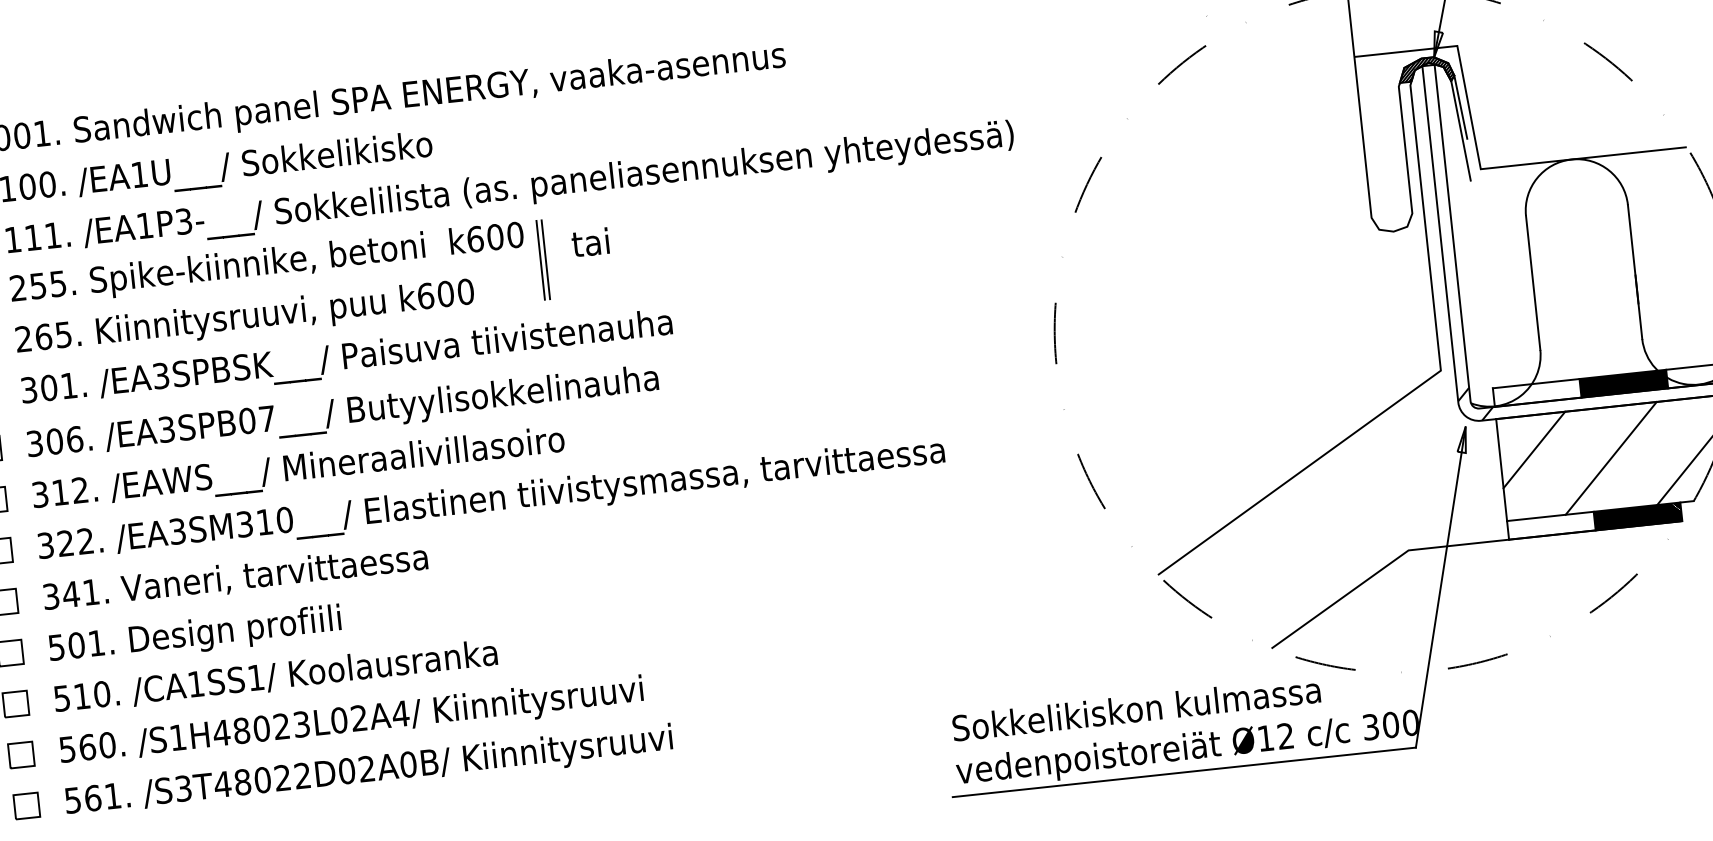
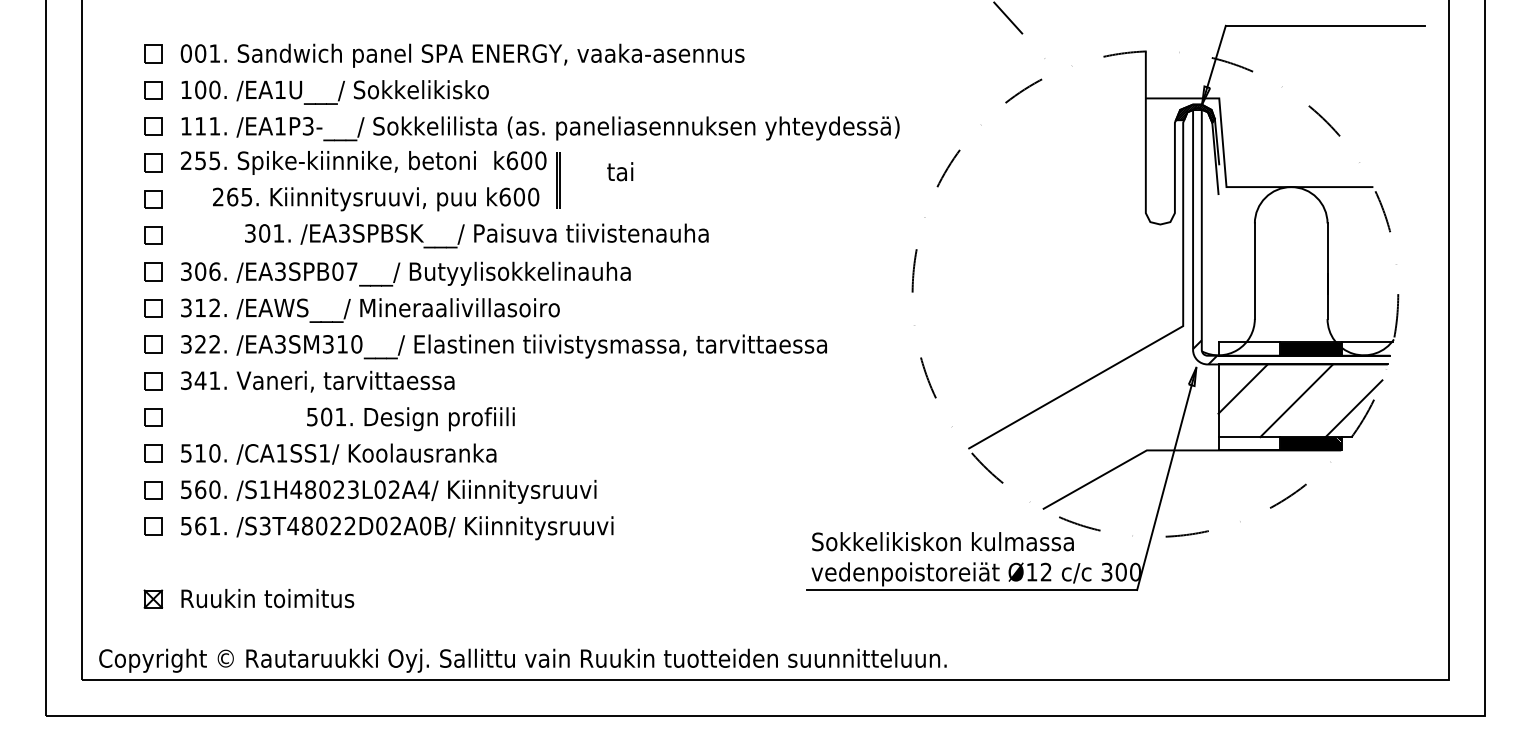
text: (590, 242) -> (620, 171), moved
text: (245, 318) -> (376, 199), moved
text: (346, 359) -> (476, 235), moved
text: (194, 636) -> (410, 419), moved

